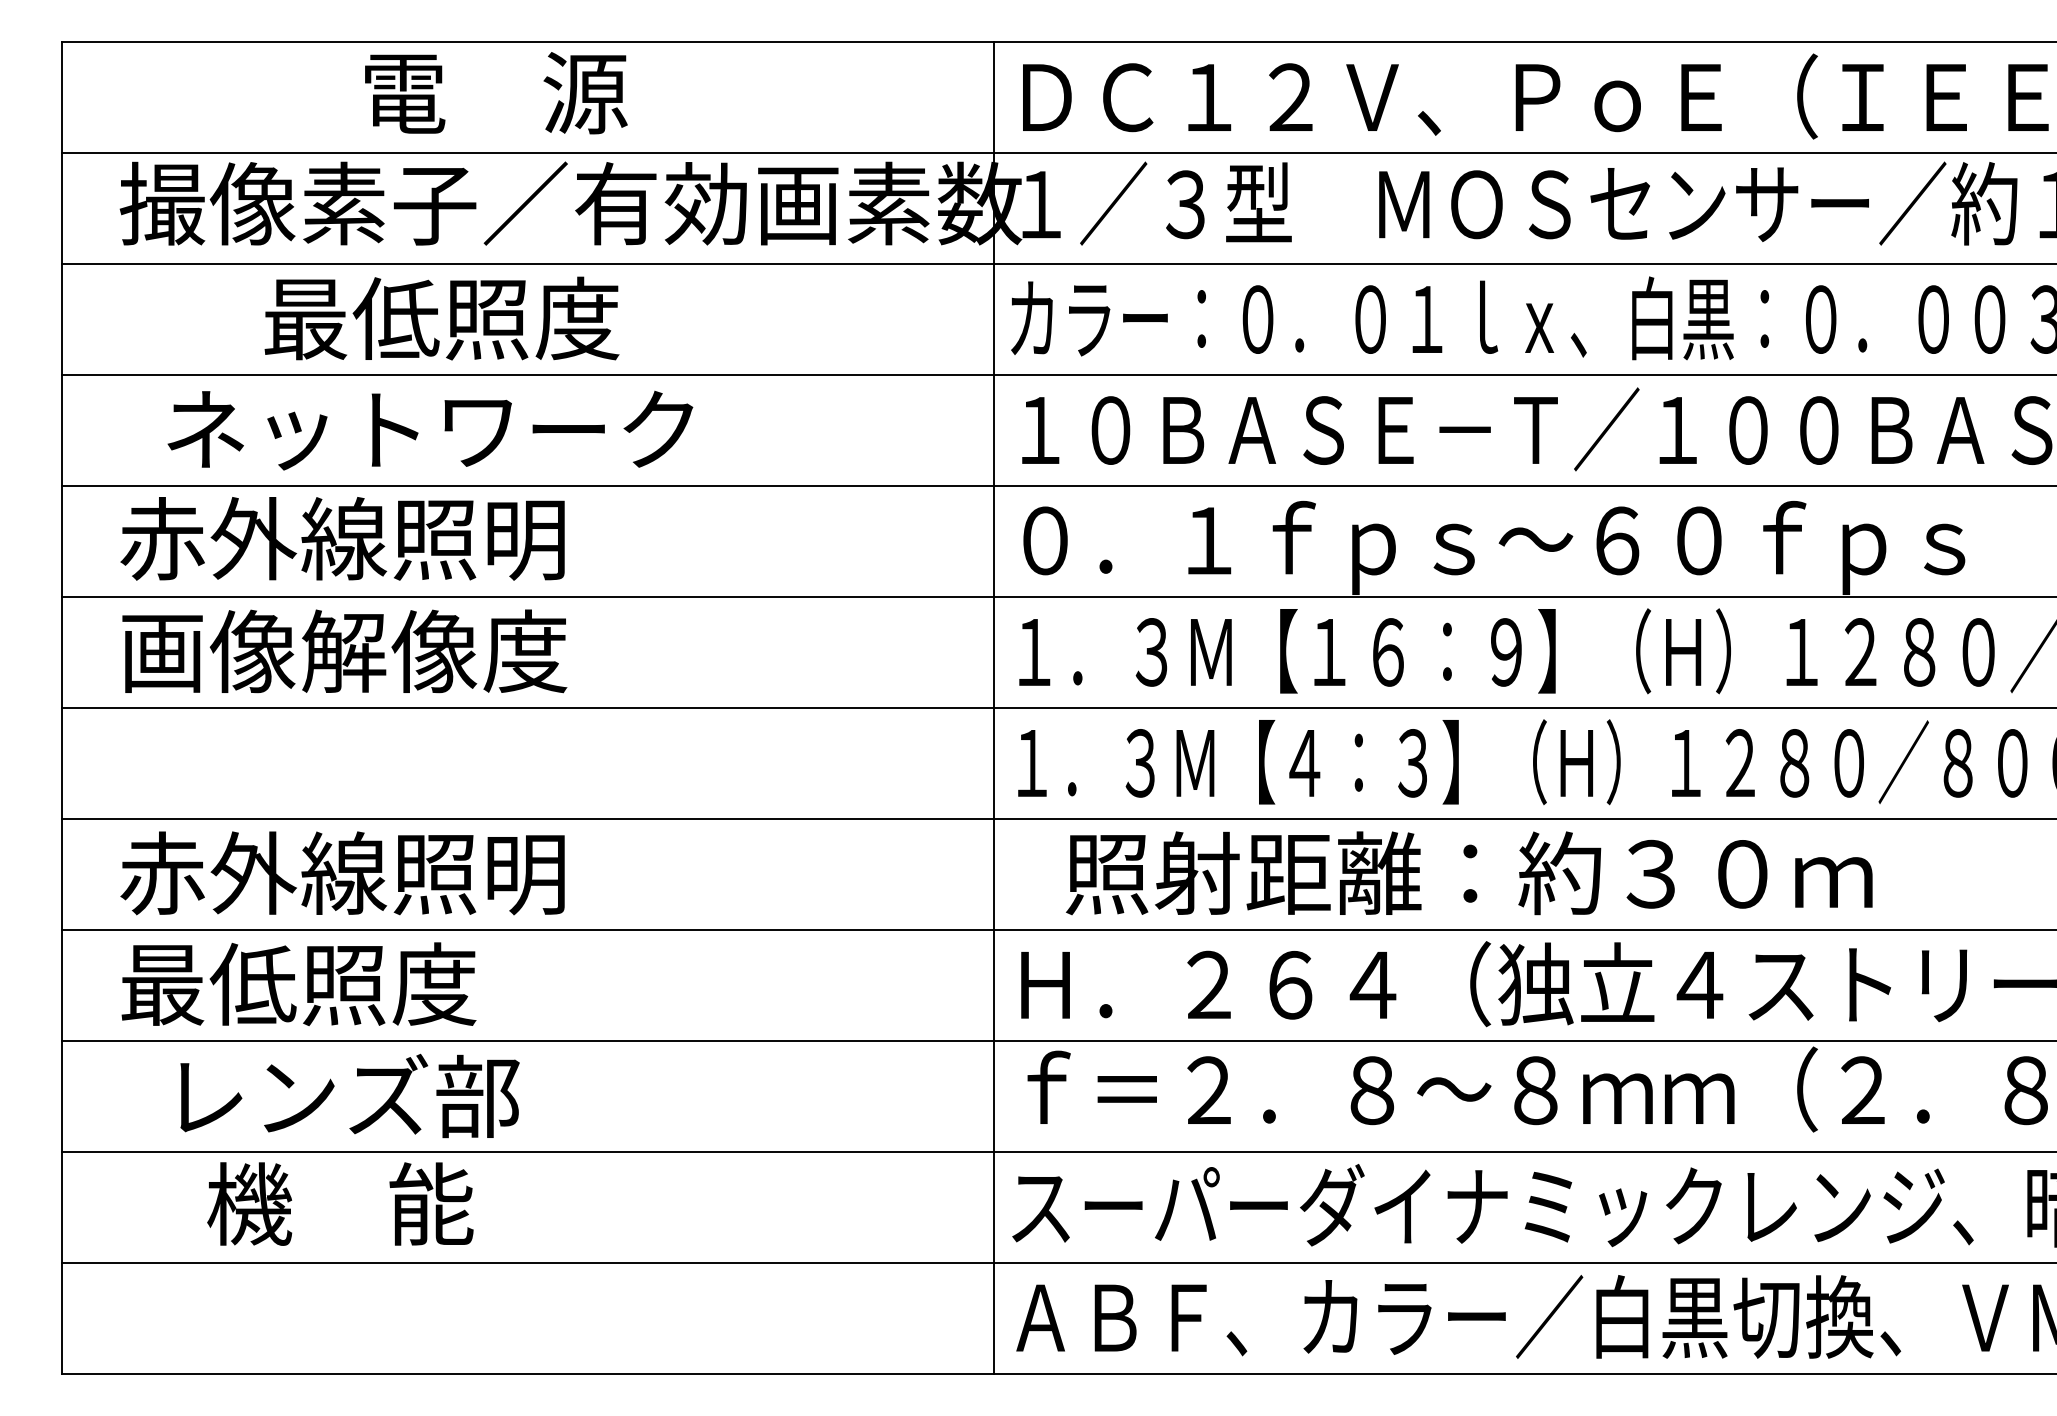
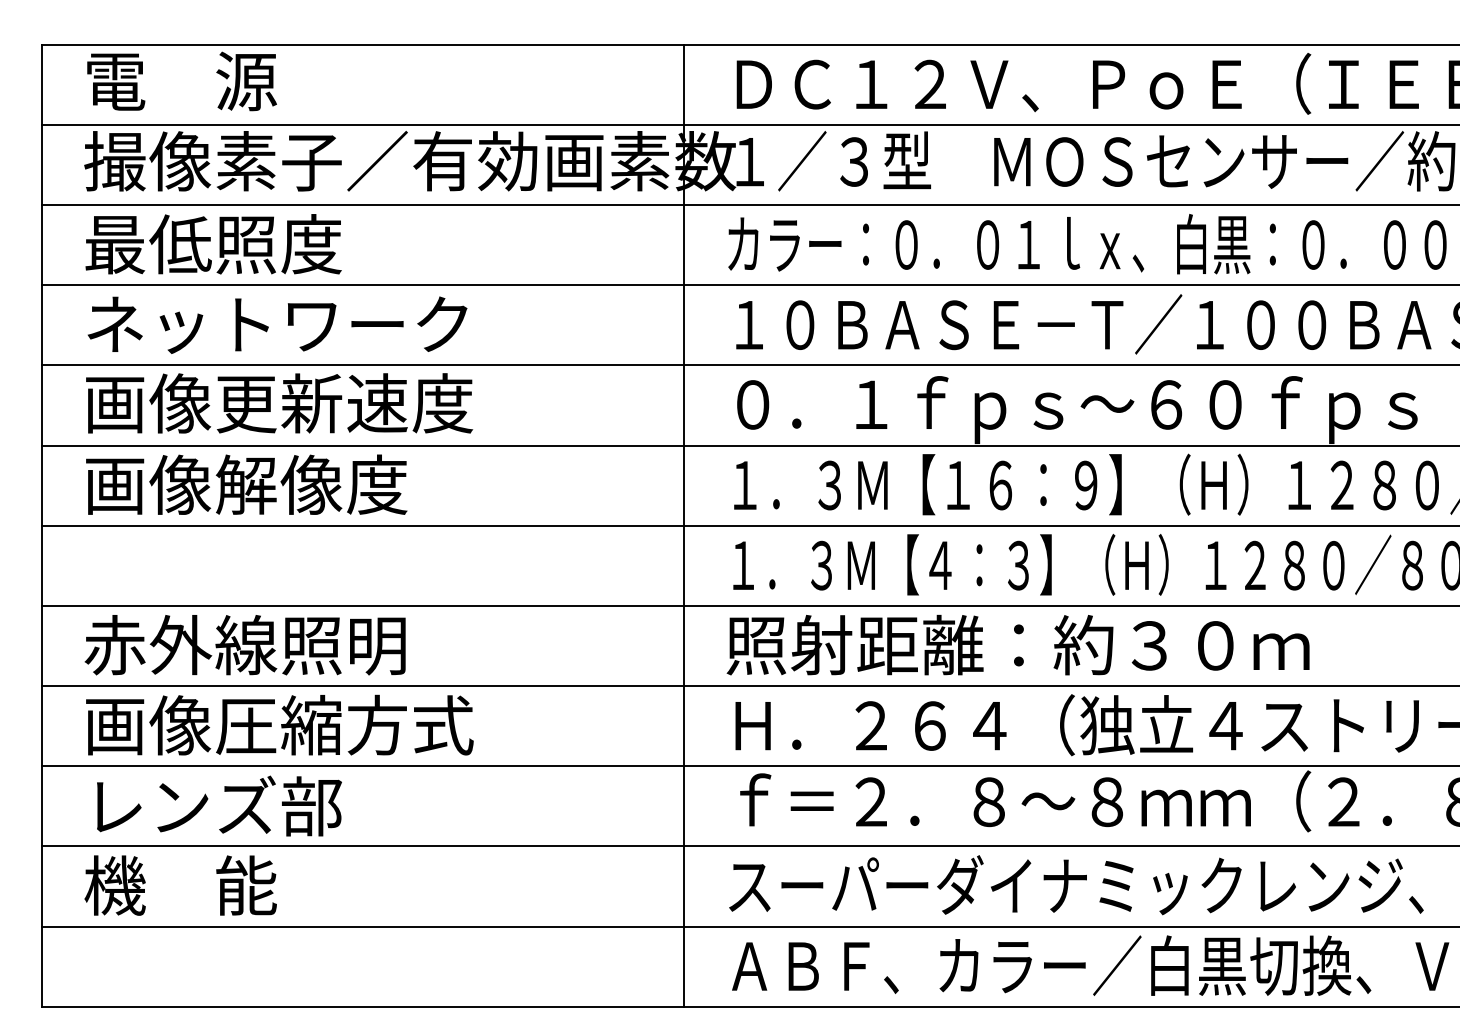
text: (496, 93) -> (182, 81), moved
text: (441, 318) -> (213, 244), moved
text: (430, 430) -> (277, 325), moved
text: (389, 538) -> (279, 403), 赤外線照明 -> 画像更新速度
line: (994, 707) -> (683, 525), moved
text: (1469, 873) -> (1018, 645), moved
text: (389, 984) -> (279, 725), 最低照度 -> 画像圧縮方式
text: (349, 1095) -> (219, 805), moved
text: (340, 1203) -> (180, 885), moved

